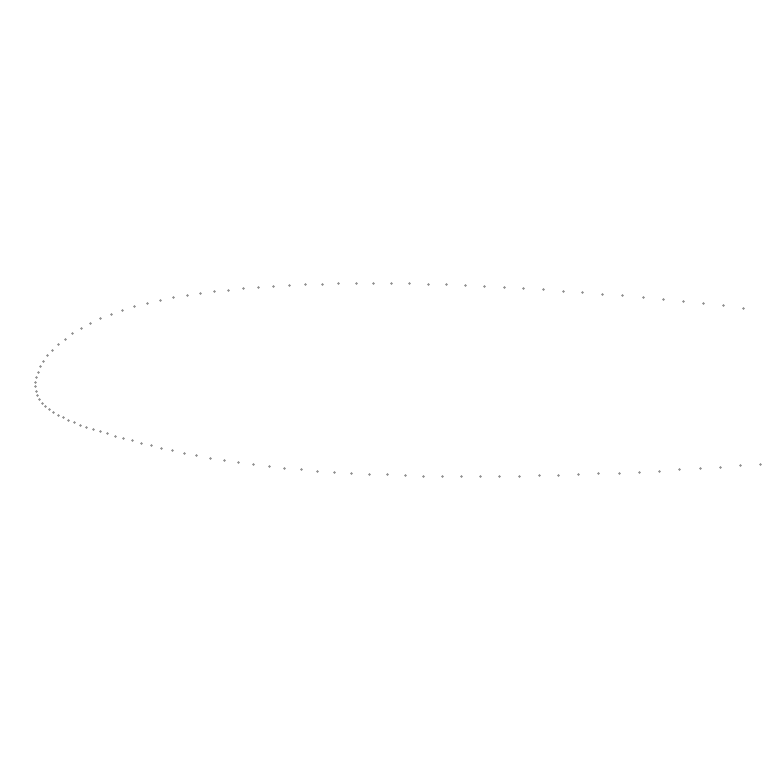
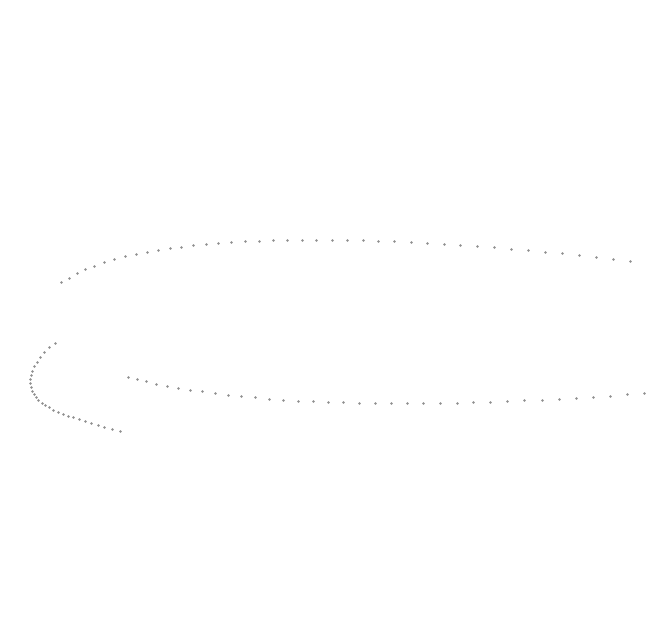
part: (74, 421) -> (63, 413), moved

